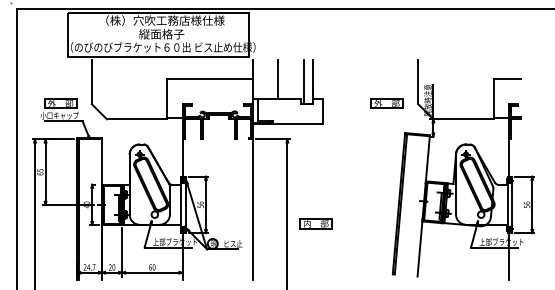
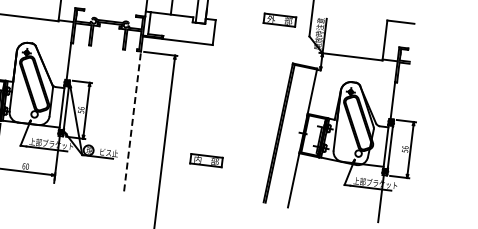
part: (386, 103) -> (279, 19), moved
line: (252, 209) -> (132, 121), solid -> dashed
part: (315, 223) -> (206, 160), moved

